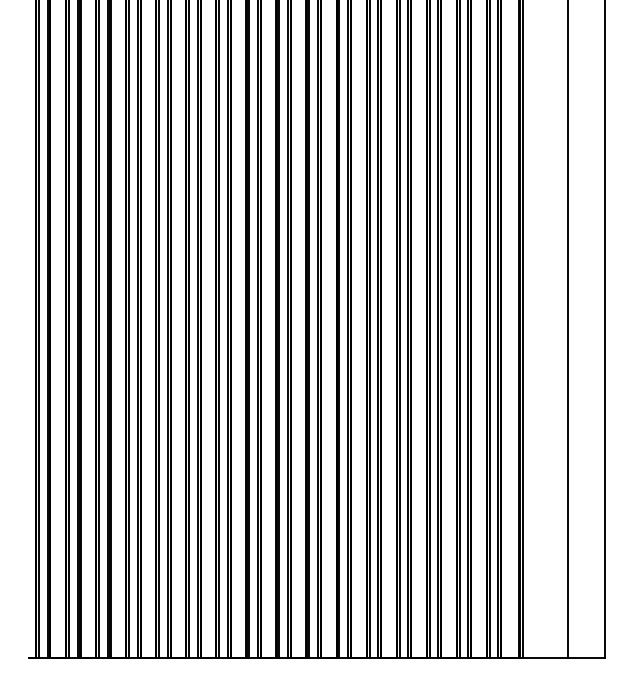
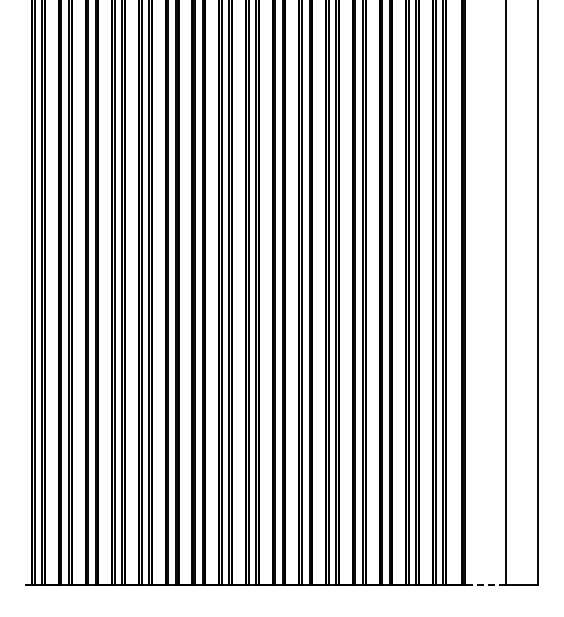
line: (545, 657) -> (485, 585), solid -> dashed

